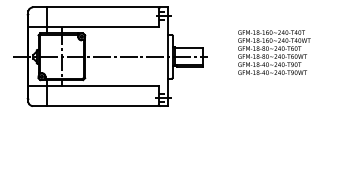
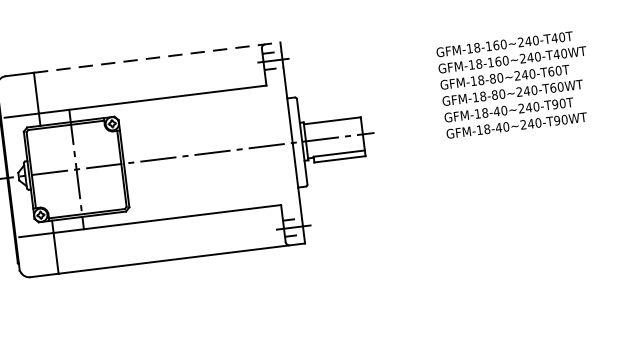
line: (107, 7) -> (157, 57), solid -> dashed
text: (274, 52) -> (515, 84), moved

